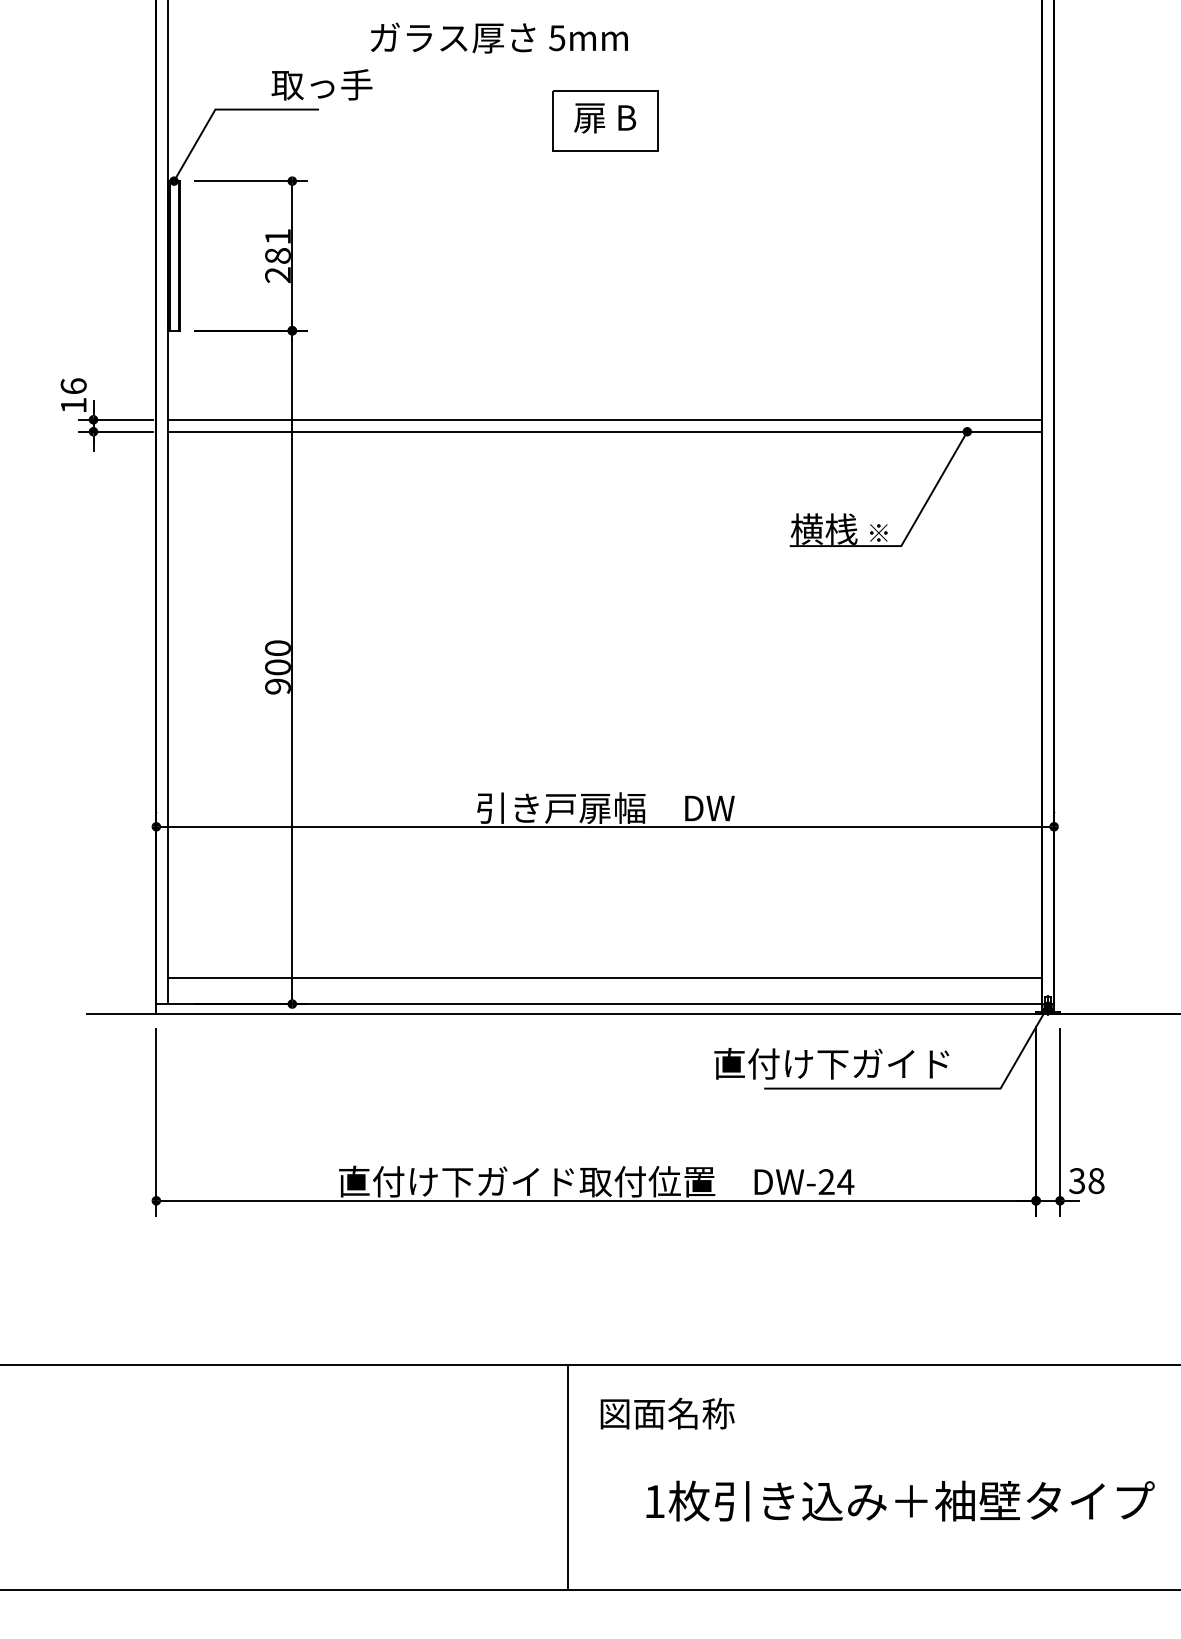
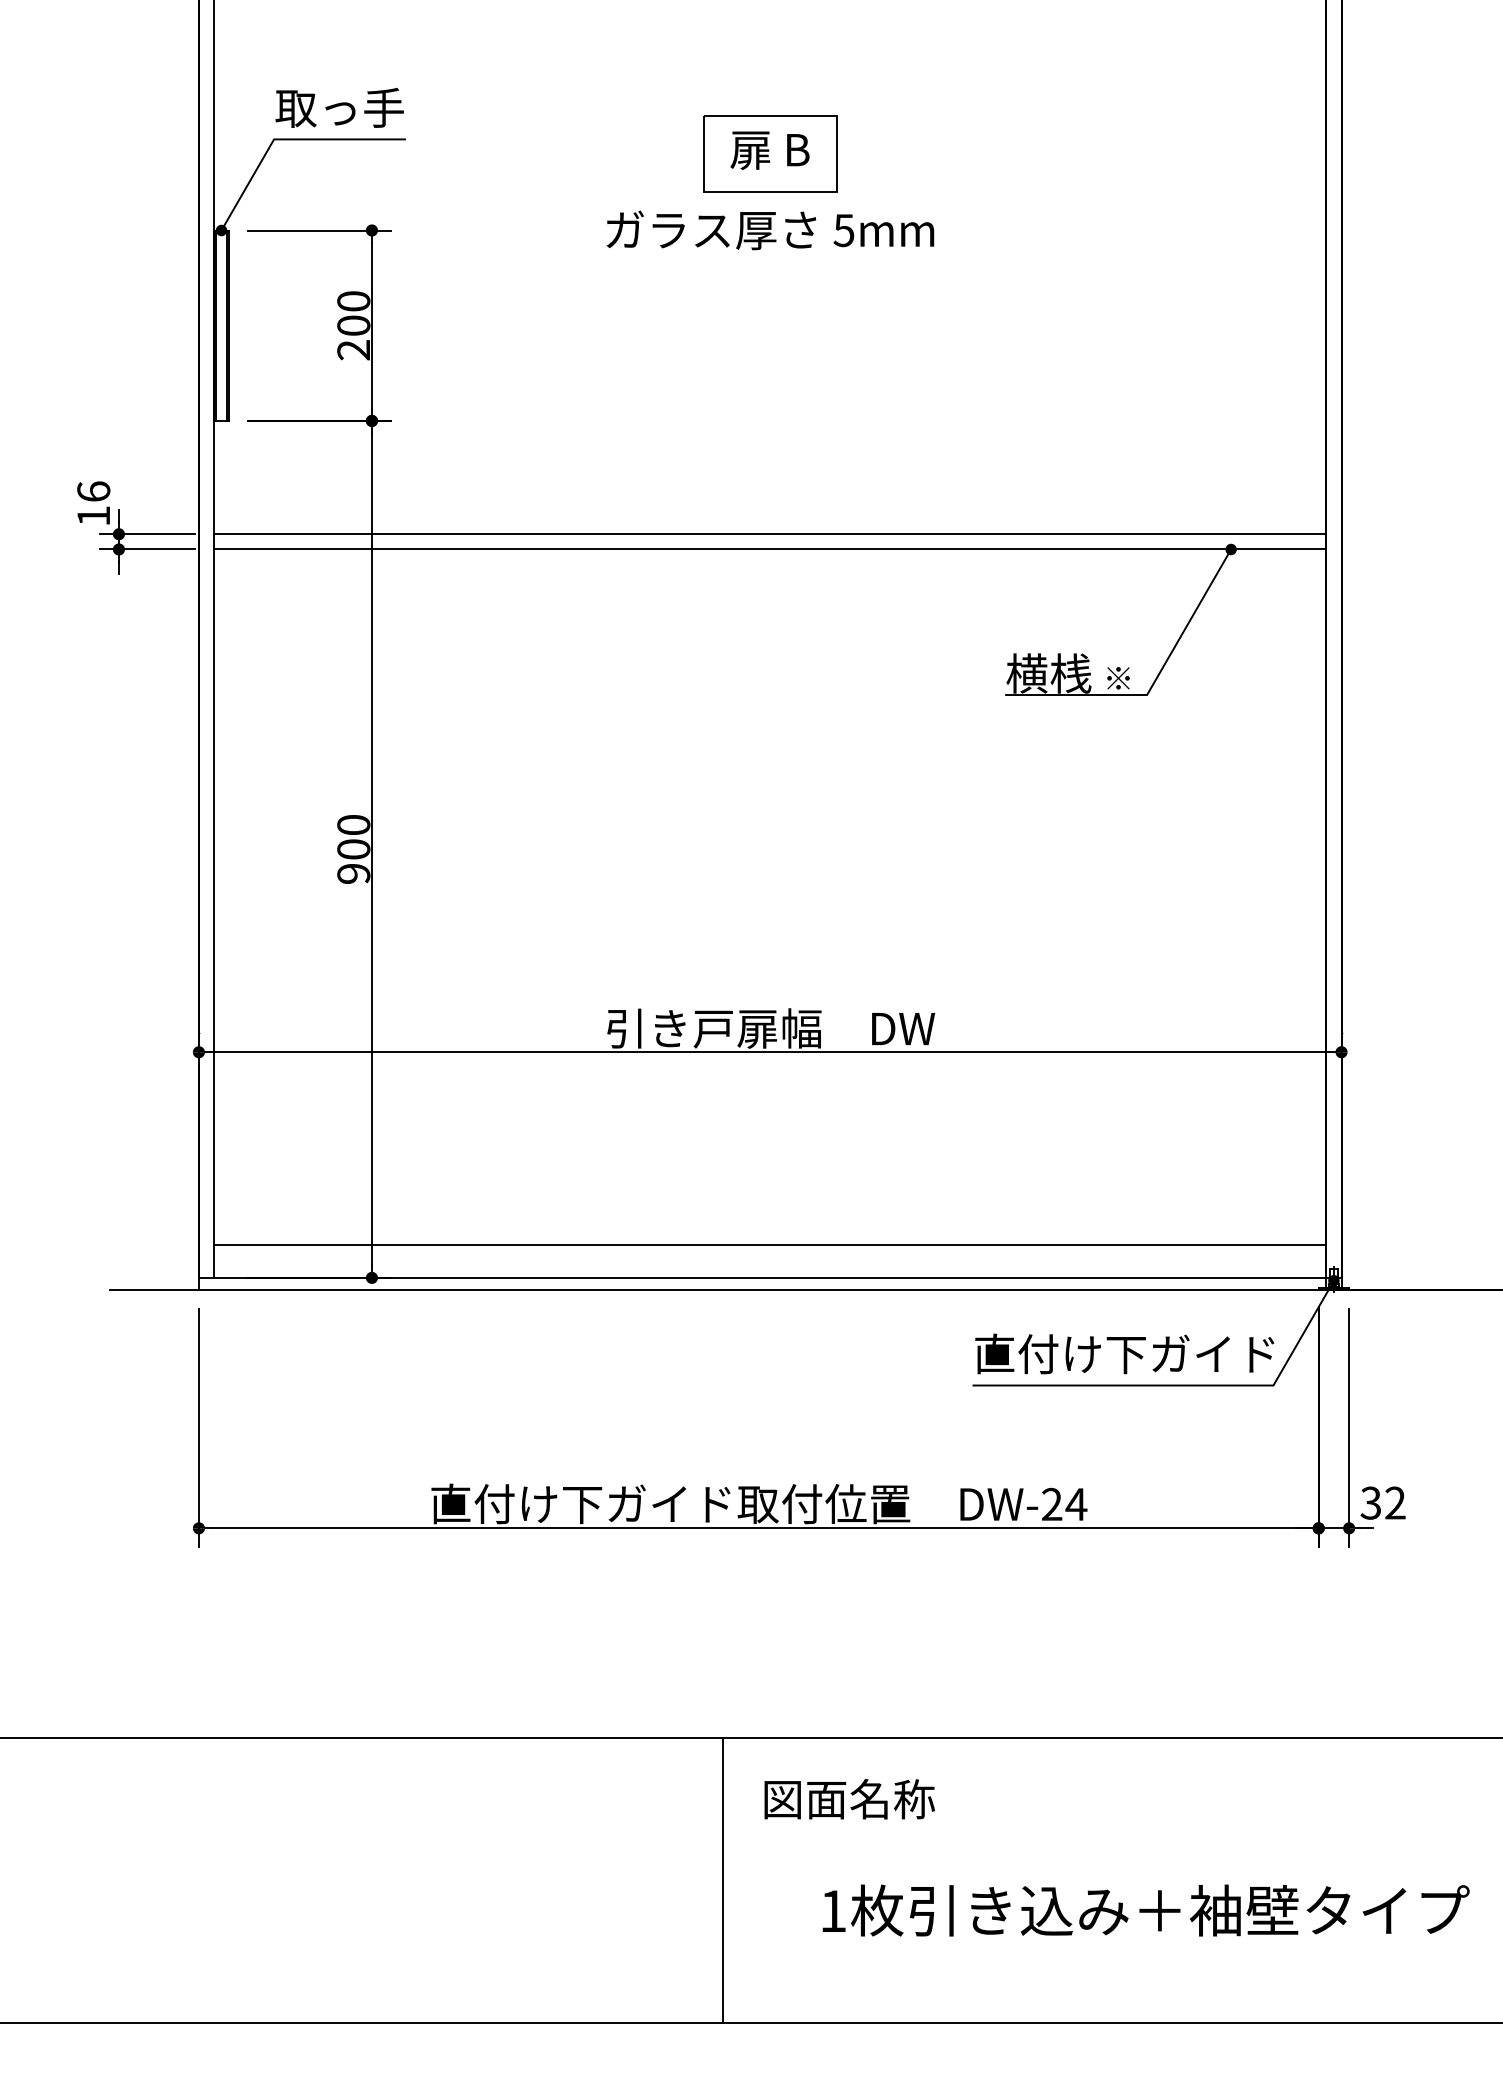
text: (499, 37) -> (770, 229), moved
text: (321, 84) -> (339, 107), moved
text: (277, 246) -> (353, 313), 281 -> 200
text: (831, 1063) -> (1124, 1353), moved
text: (1096, 1181) -> (1395, 1503), 38 -> 32

